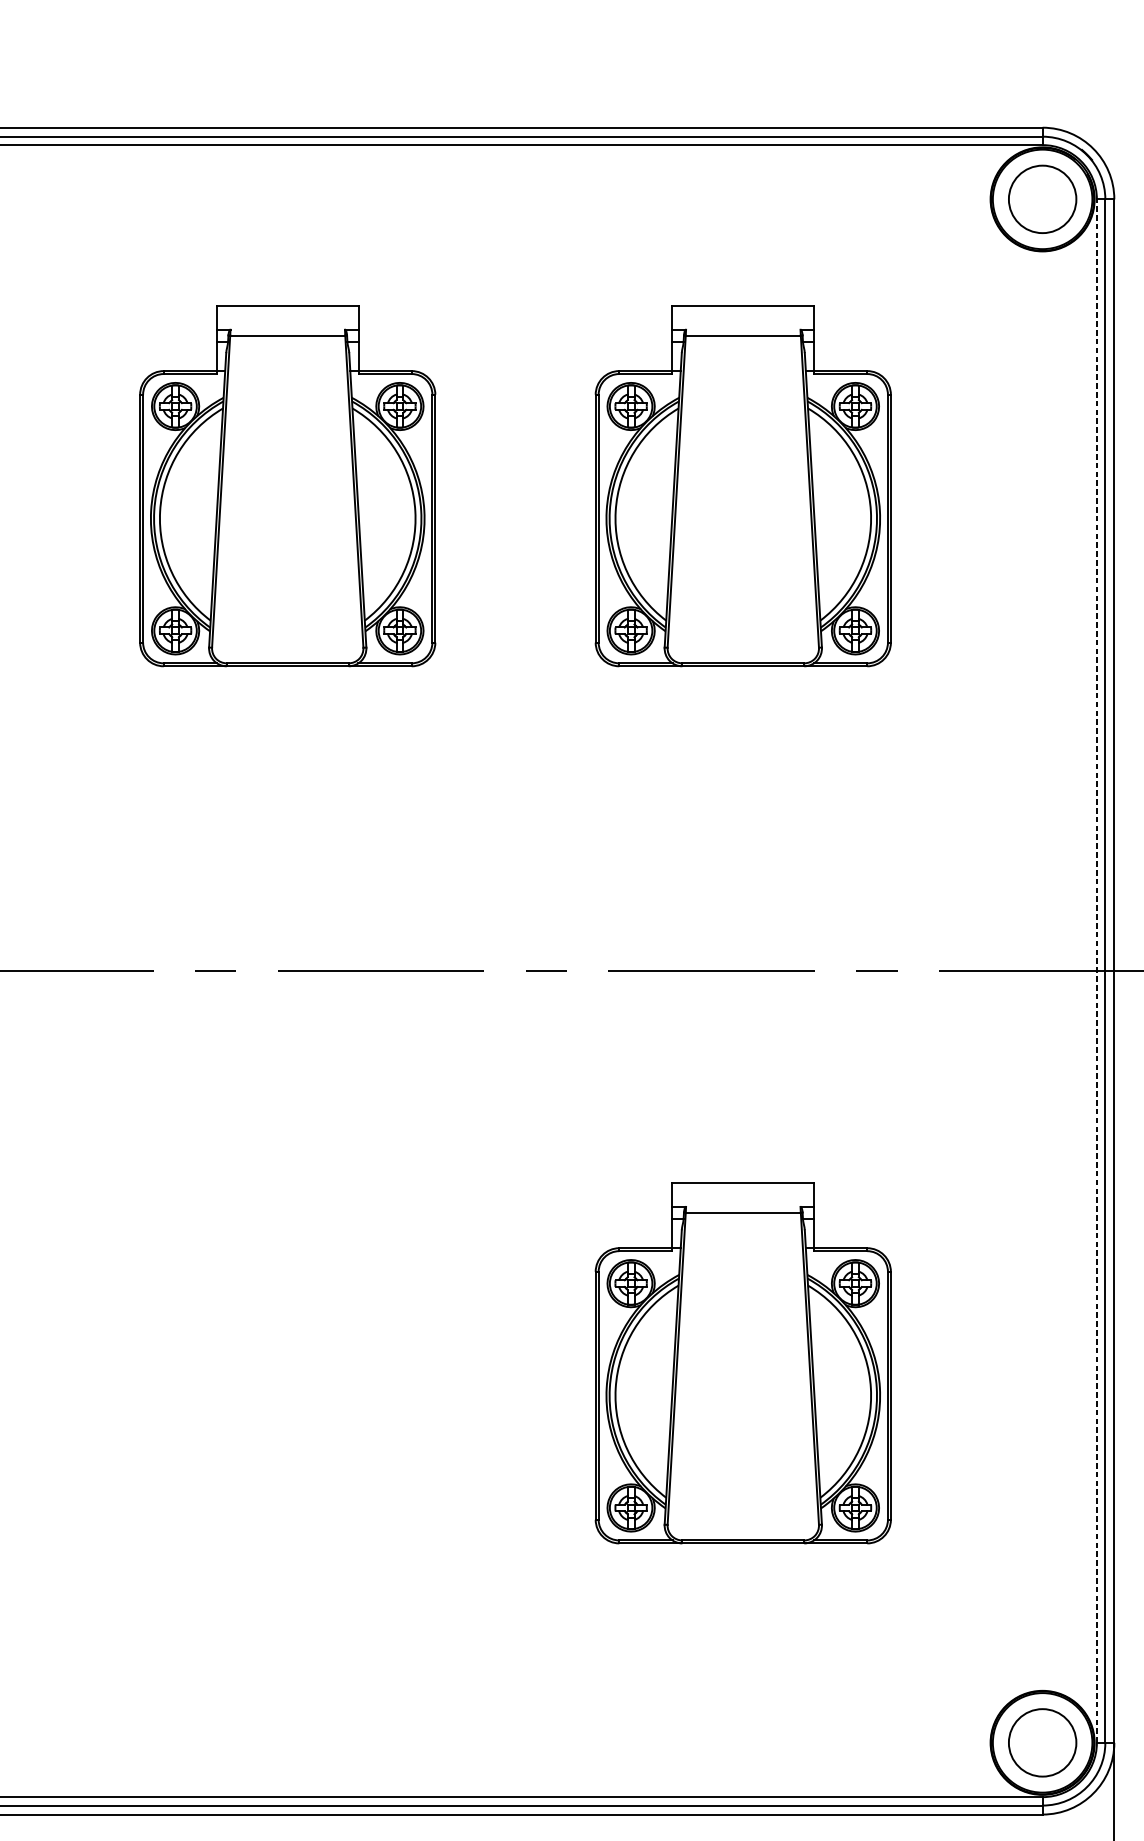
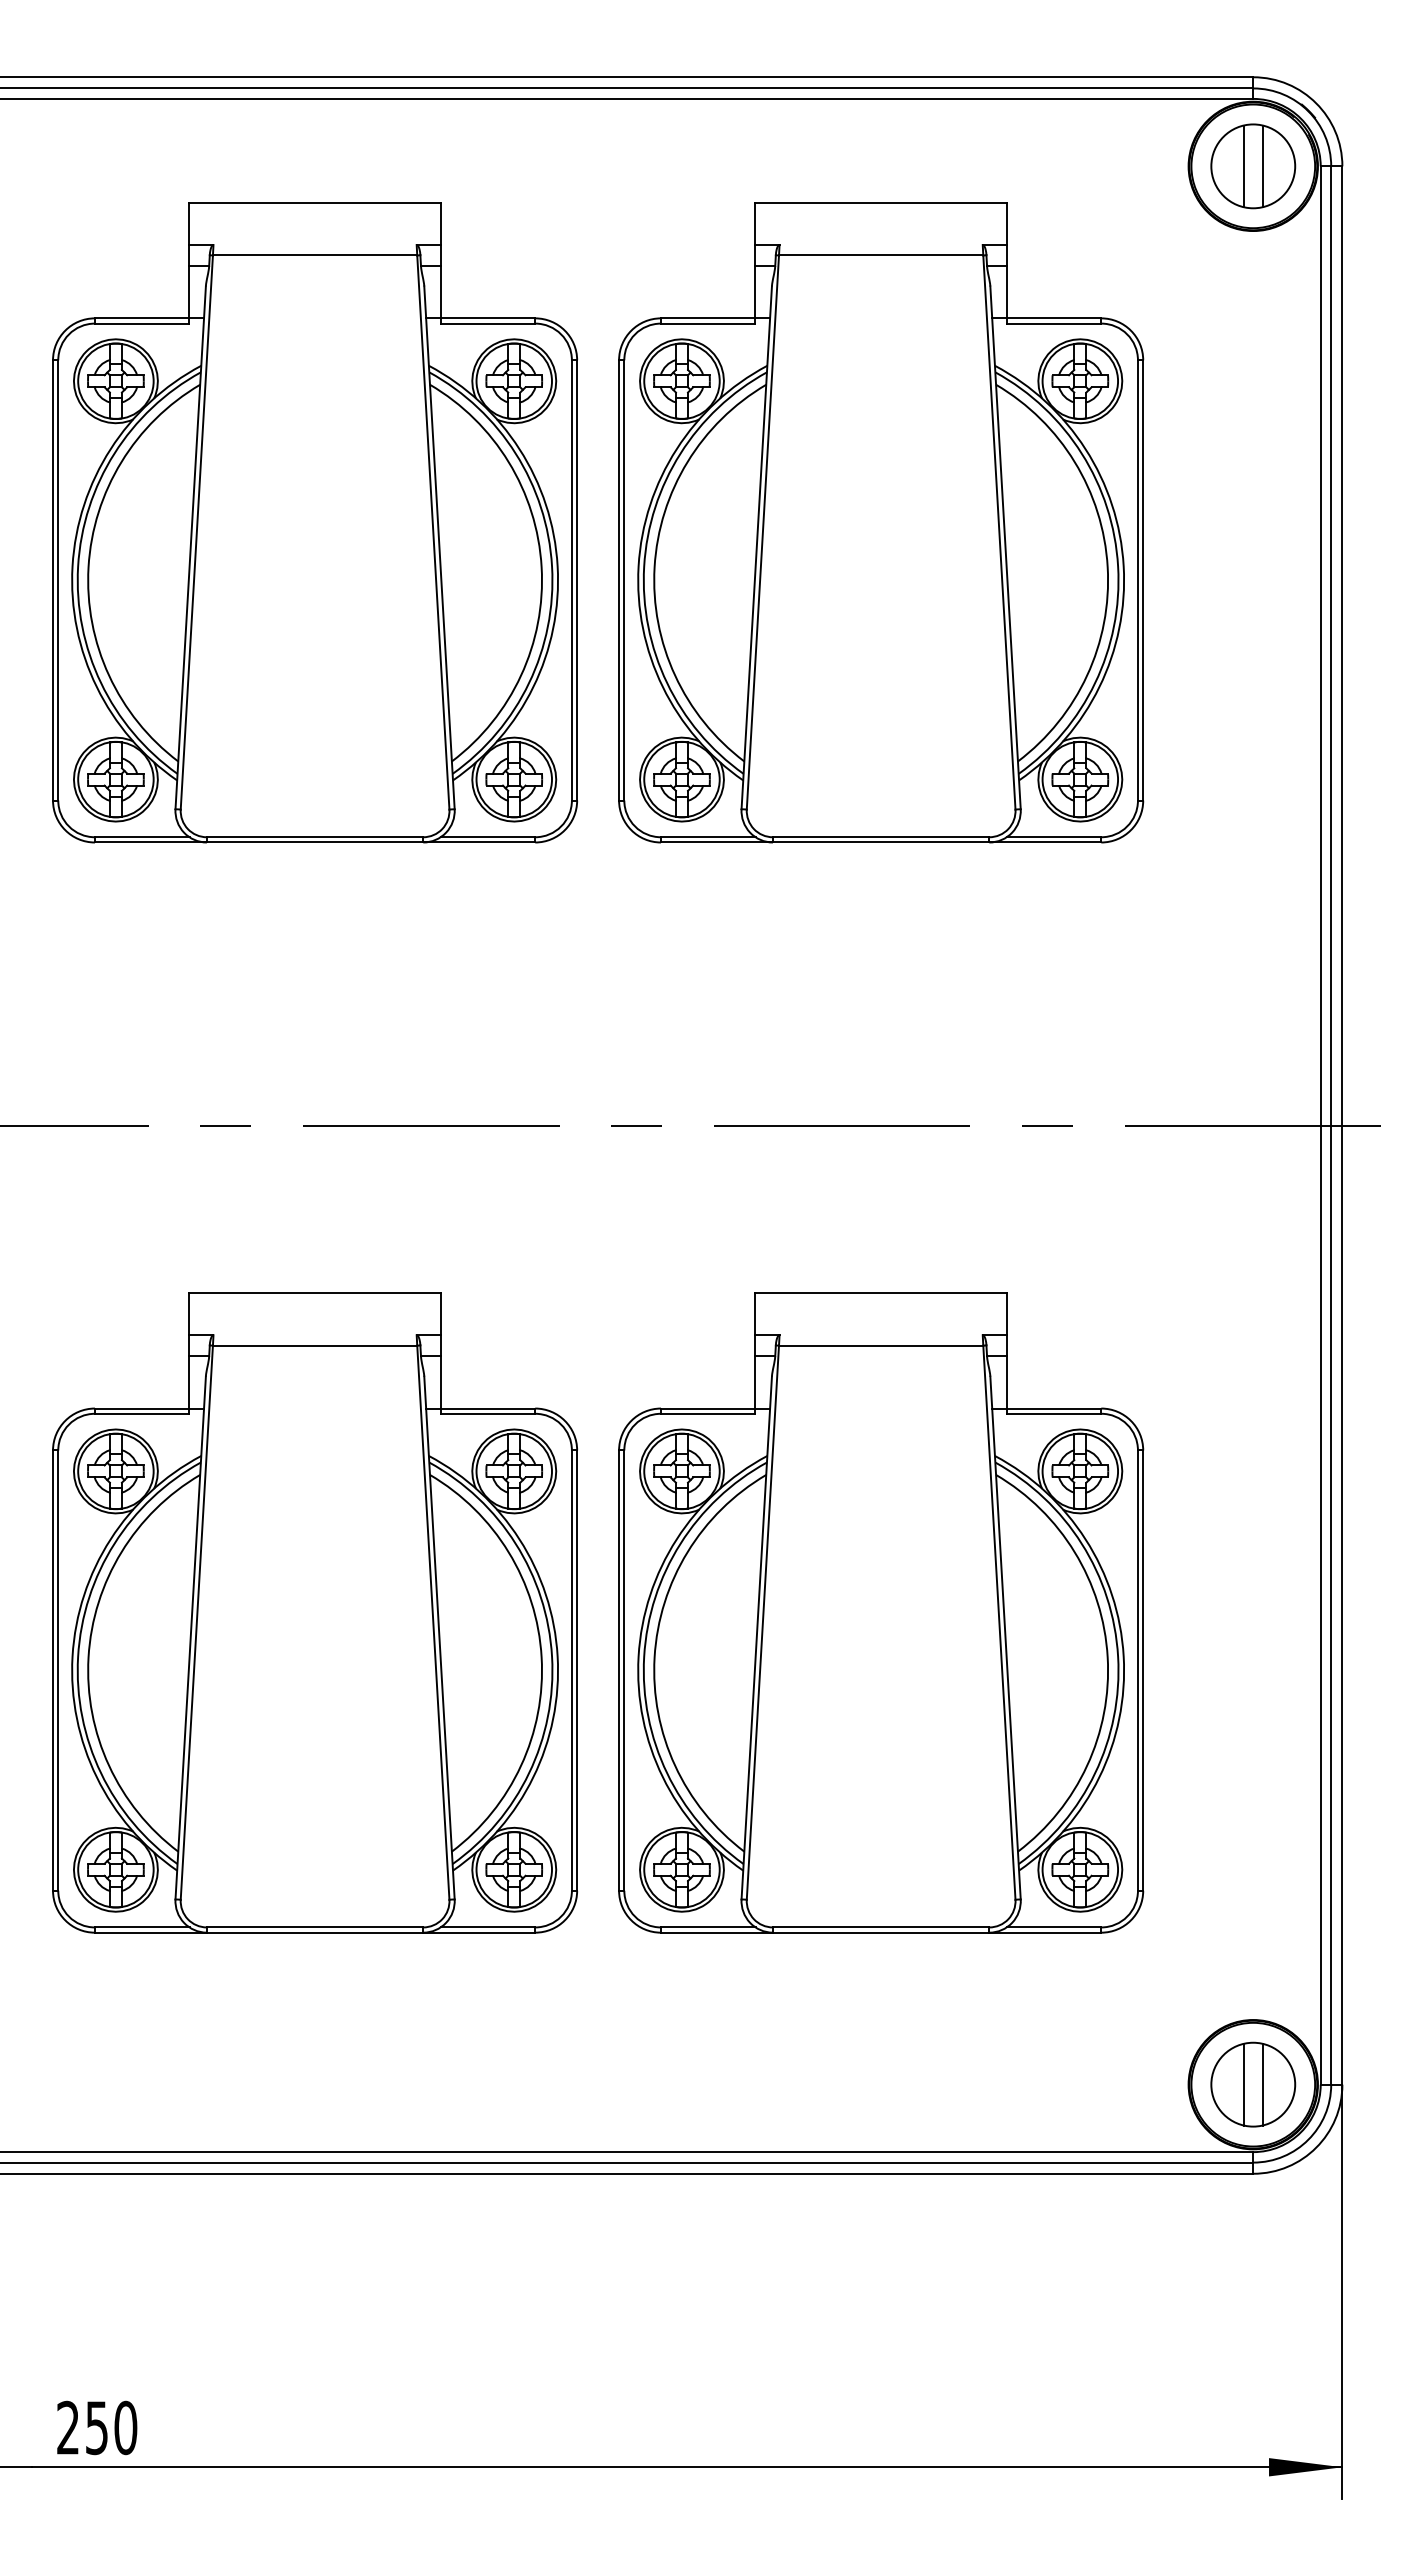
line: (1034, 199) -> (1243, 166), added
line: (1050, 199) -> (1262, 166), added
part: (287, 485) -> (314, 522), size x1.43
part: (743, 485) -> (881, 522), size x1.43
line: (1096, 971) -> (1320, 1125), dashed -> solid
part: (287, 1362) -> (314, 1612), added
part: (743, 1362) -> (881, 1612), size x1.43
line: (1034, 1742) -> (1243, 2084), added
line: (1050, 1742) -> (1262, 2084), added

